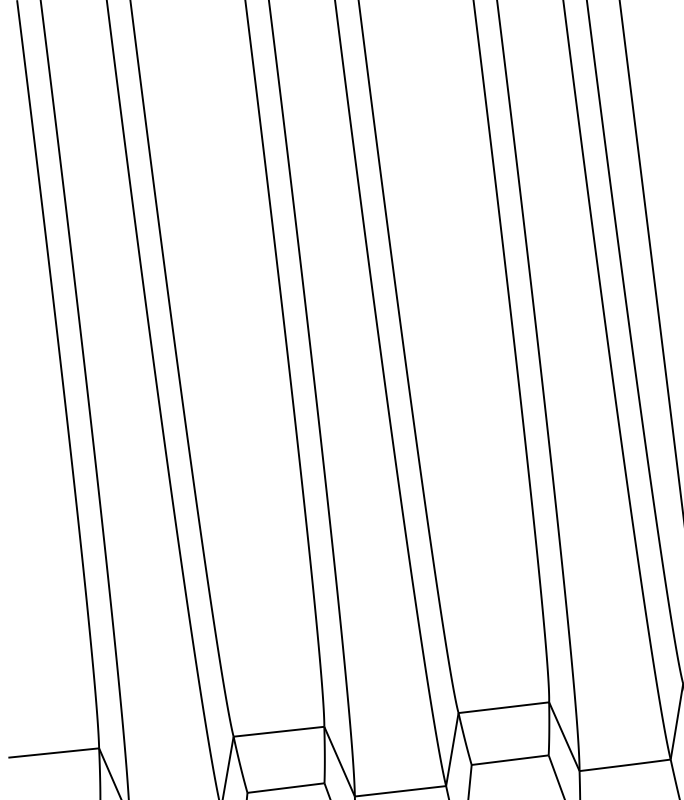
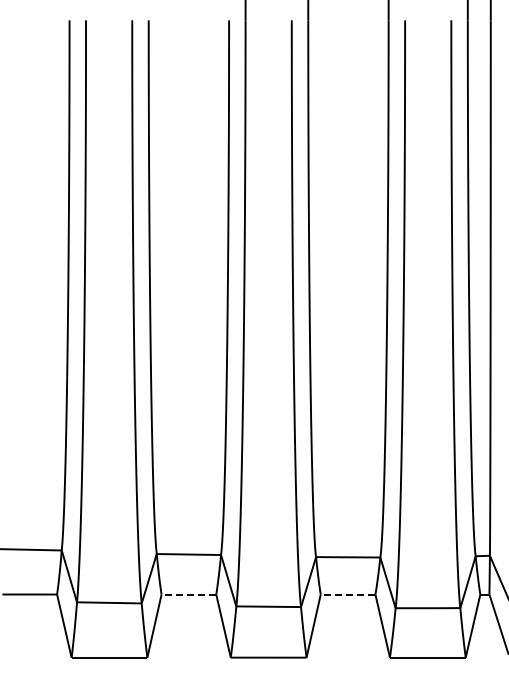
line: (510, 760) -> (348, 594), solid -> dashed
line: (285, 788) -> (188, 594), solid -> dashed

